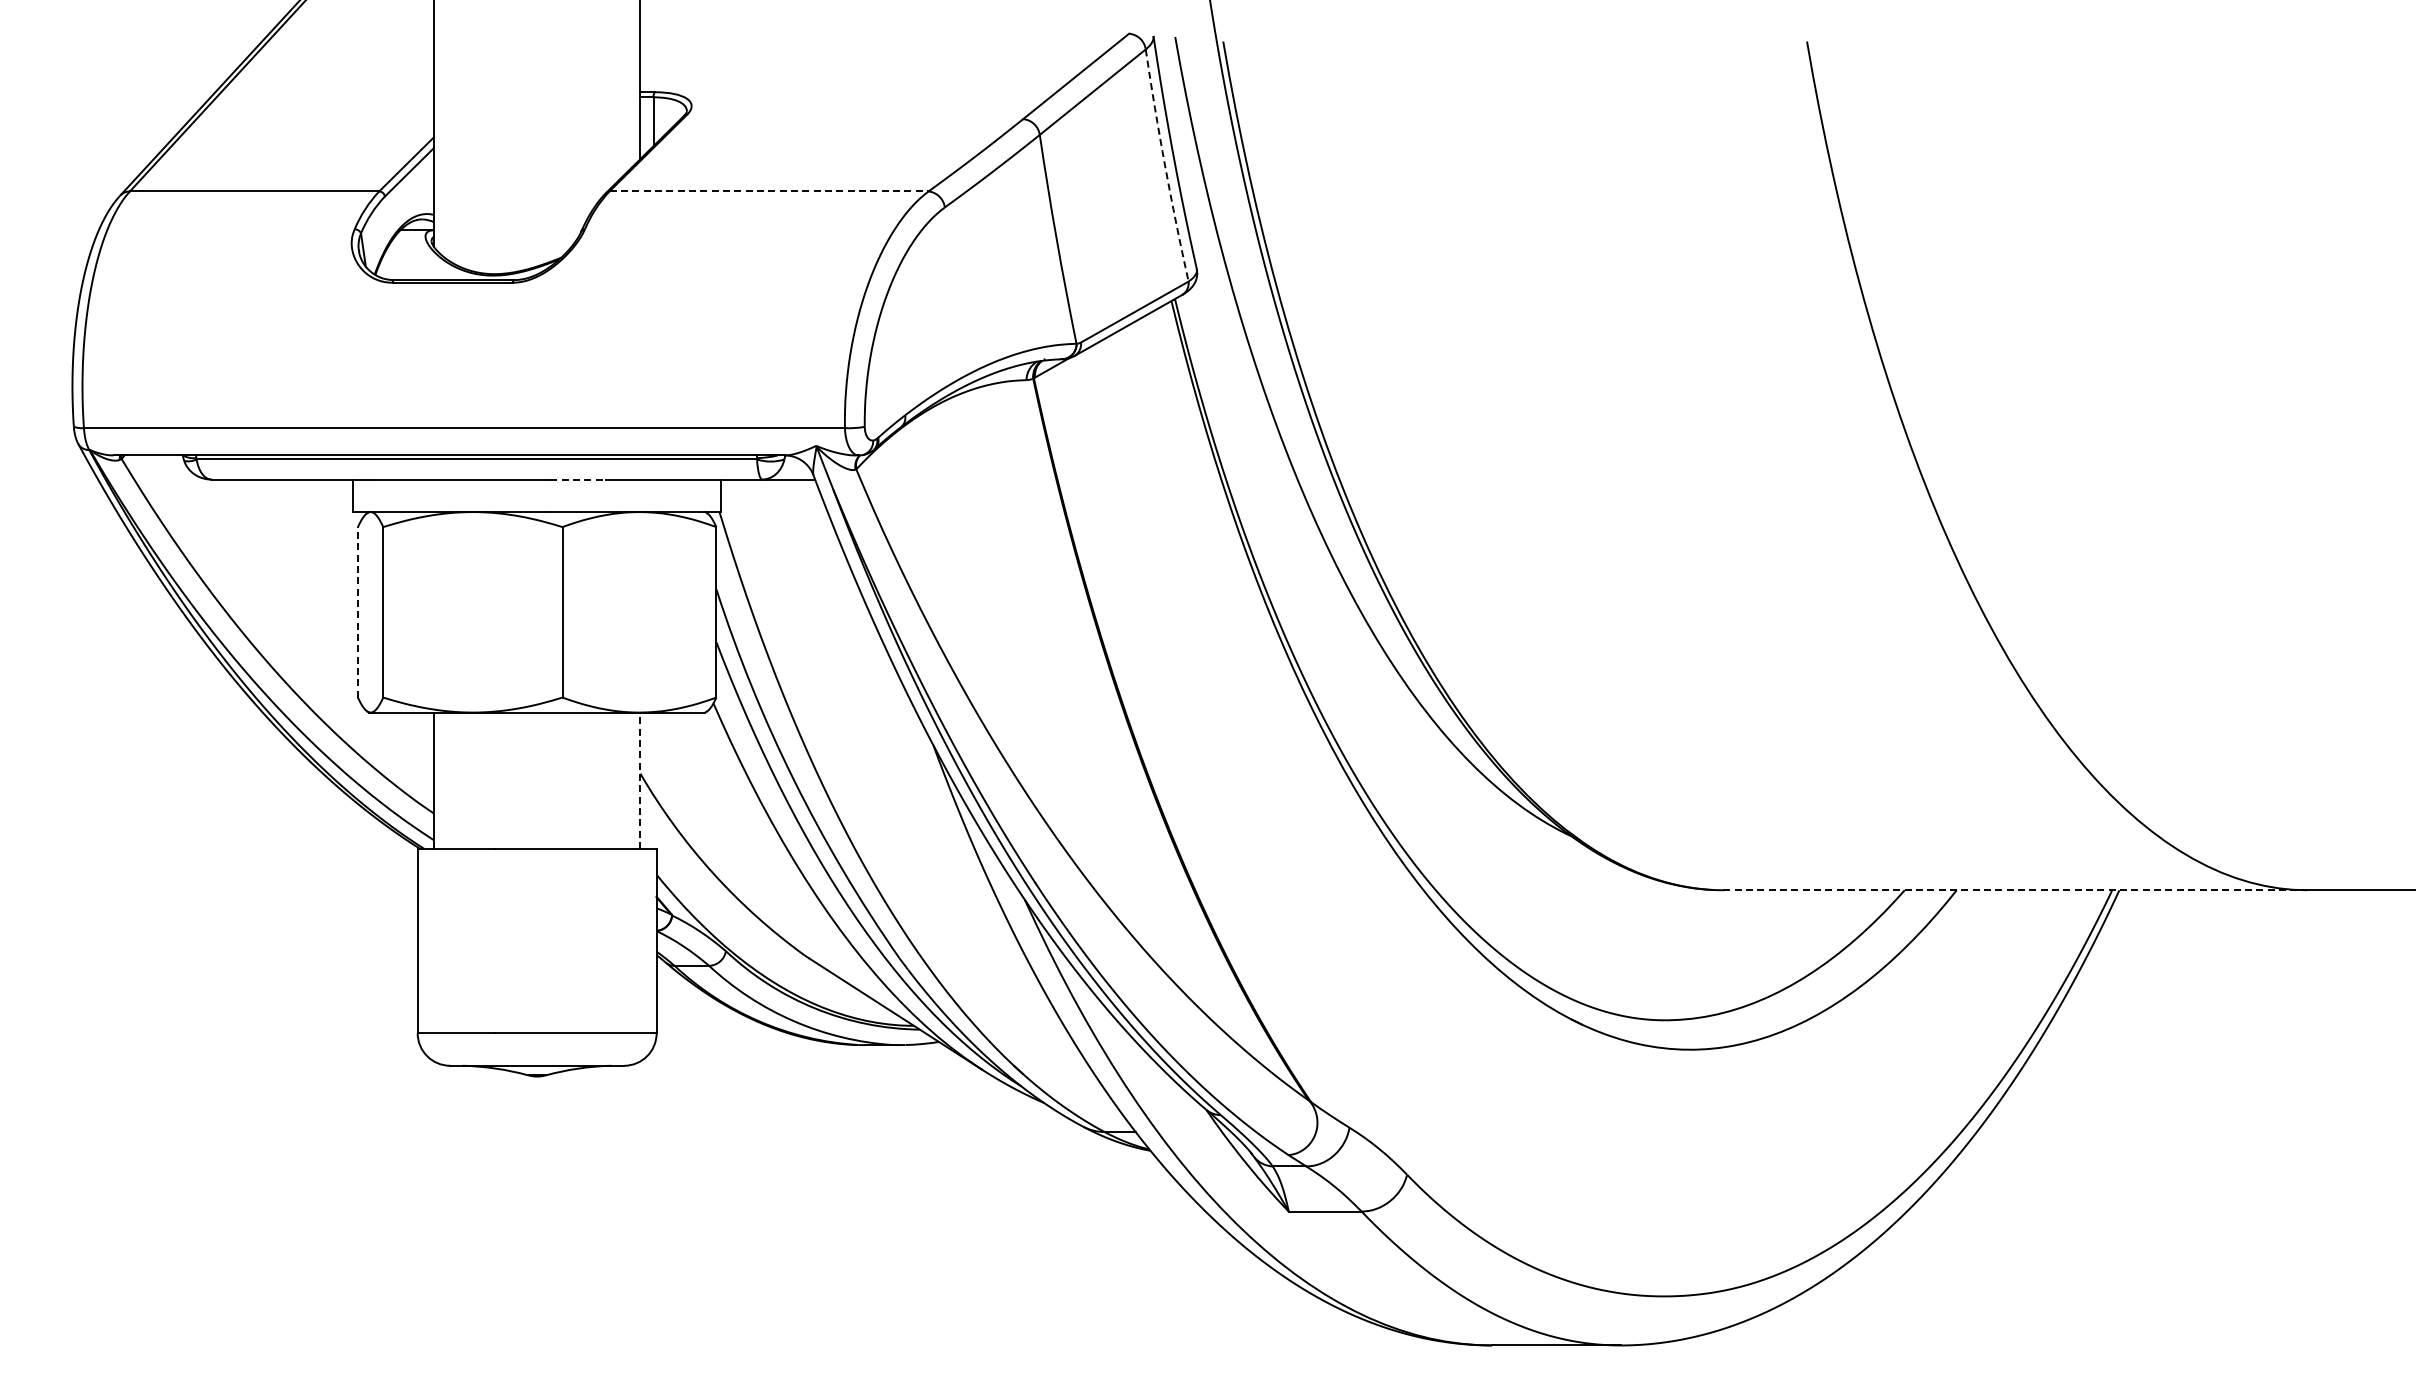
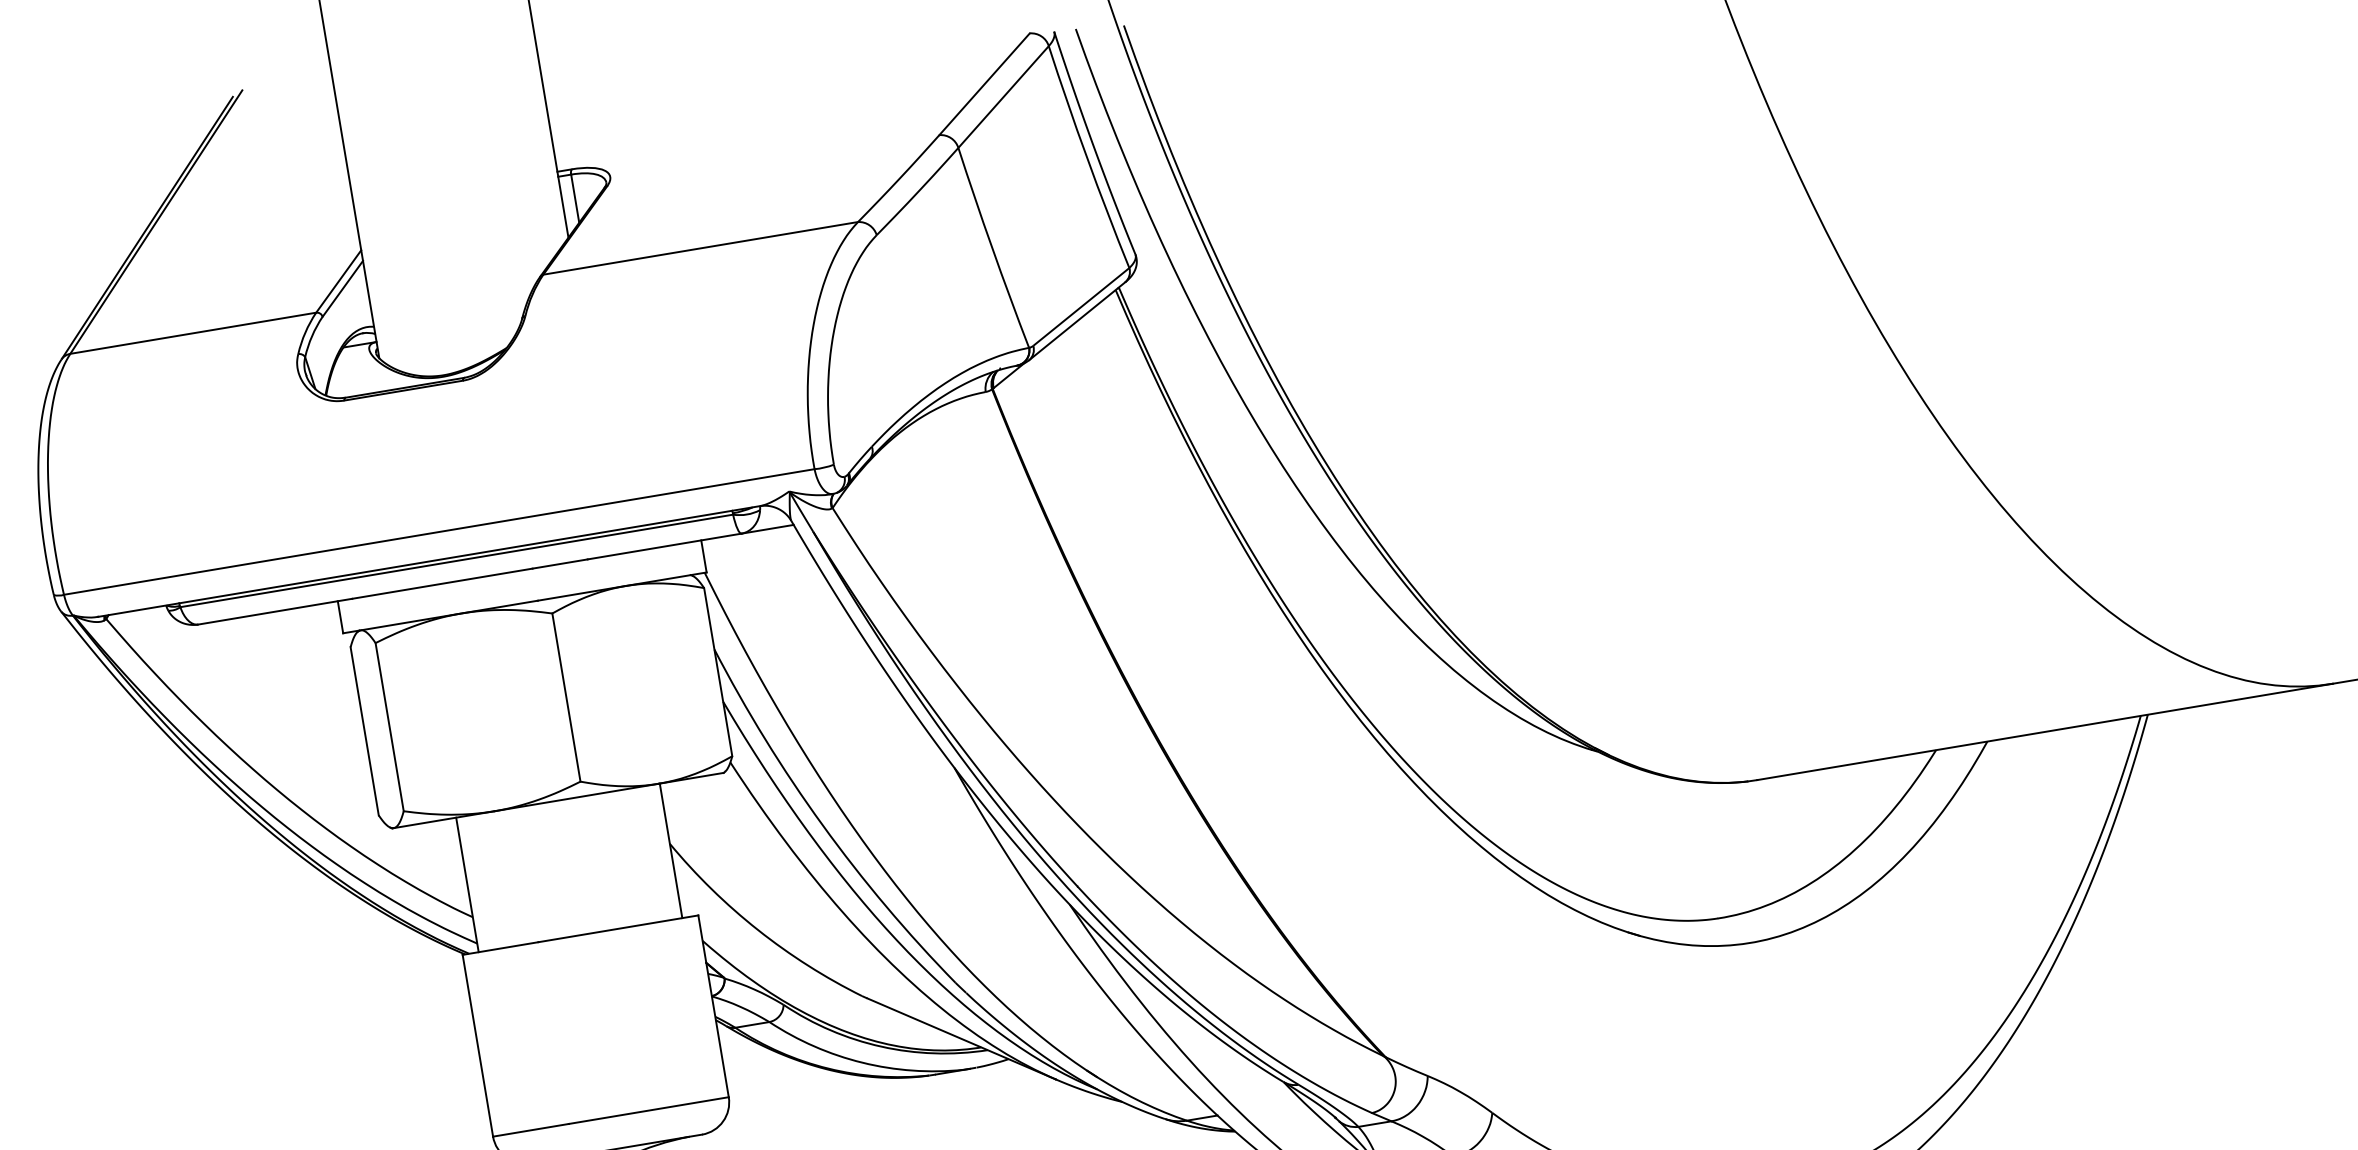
arc: (1165, 165) -> (1087, 157), dashed -> solid
line: (769, 191) -> (701, 248), dashed -> solid
line: (578, 479) -> (560, 563), dashed -> solid
line: (357, 611) -> (364, 730), dashed -> solid
line: (640, 780) -> (671, 850), dashed -> solid
line: (2015, 890) -> (2045, 732), dashed -> solid

